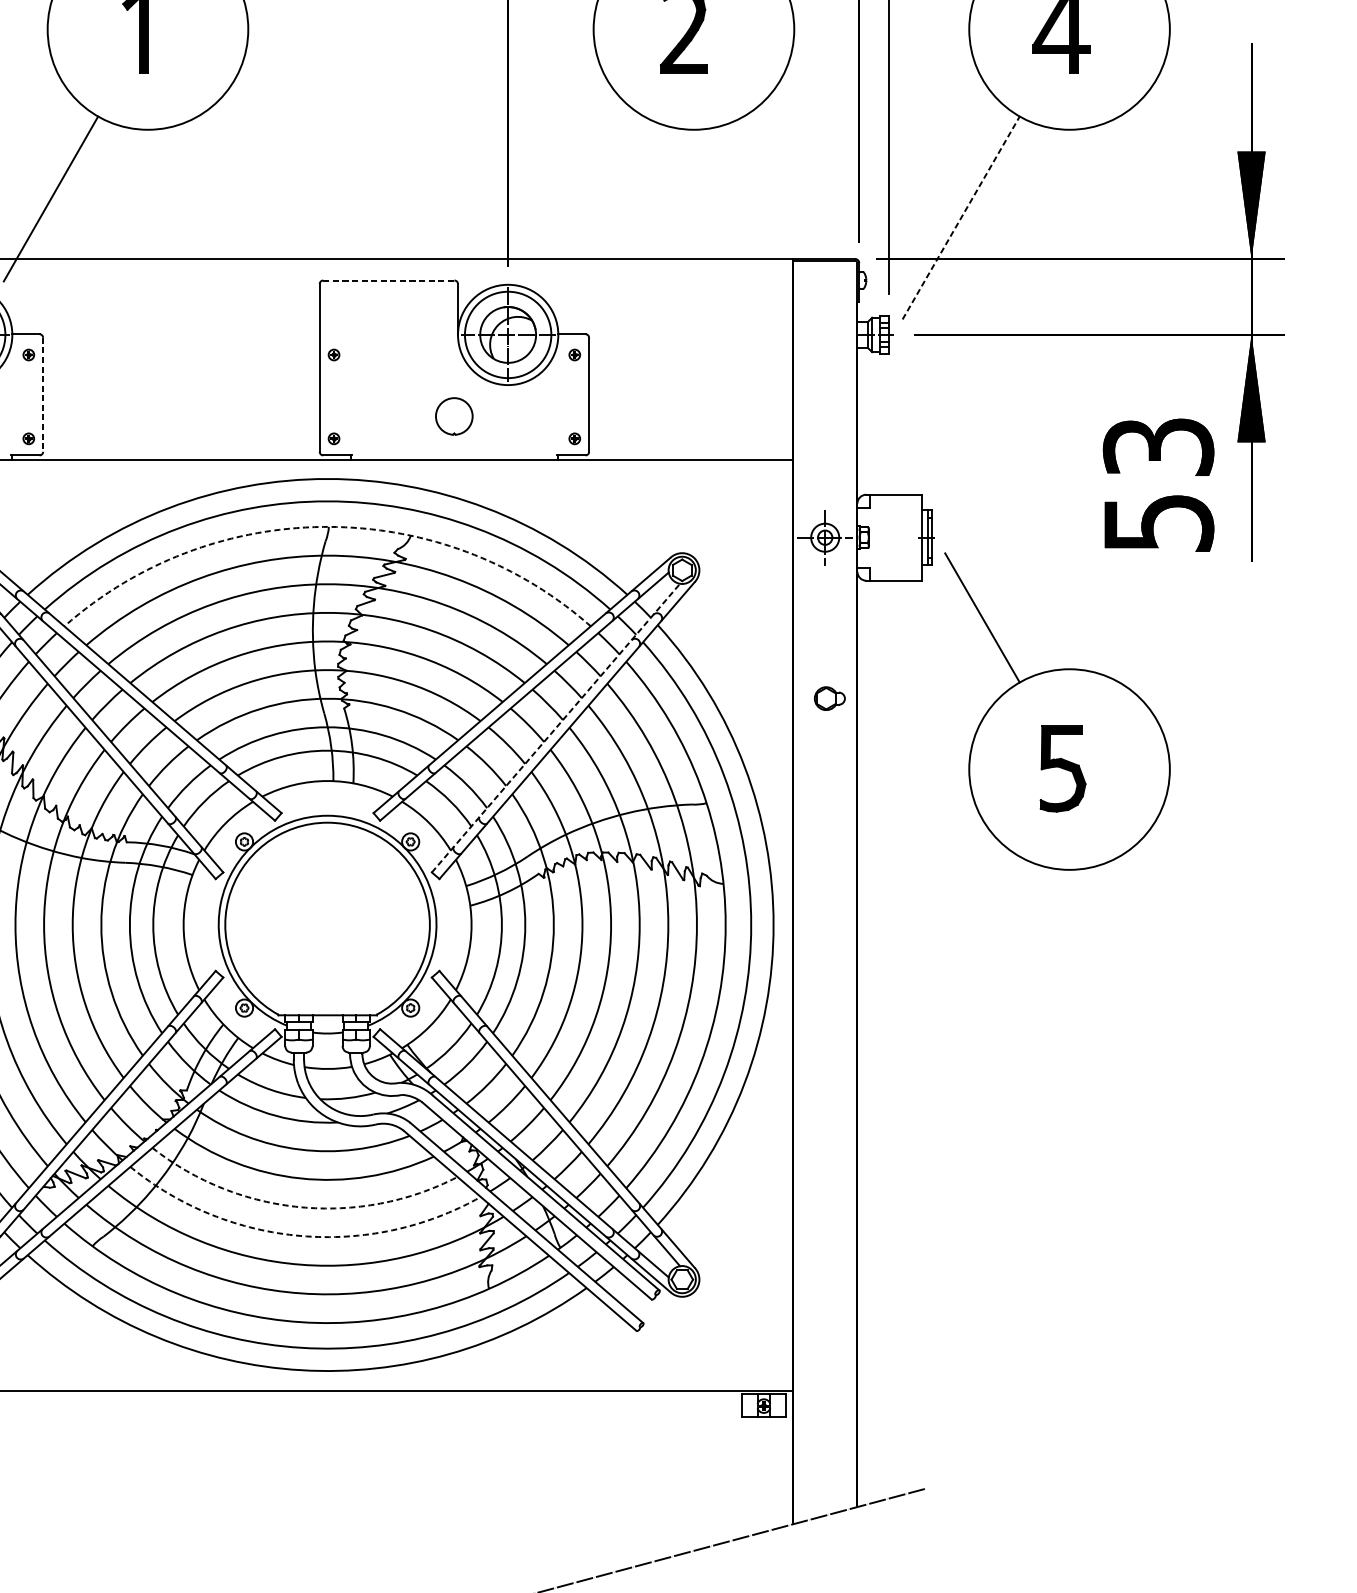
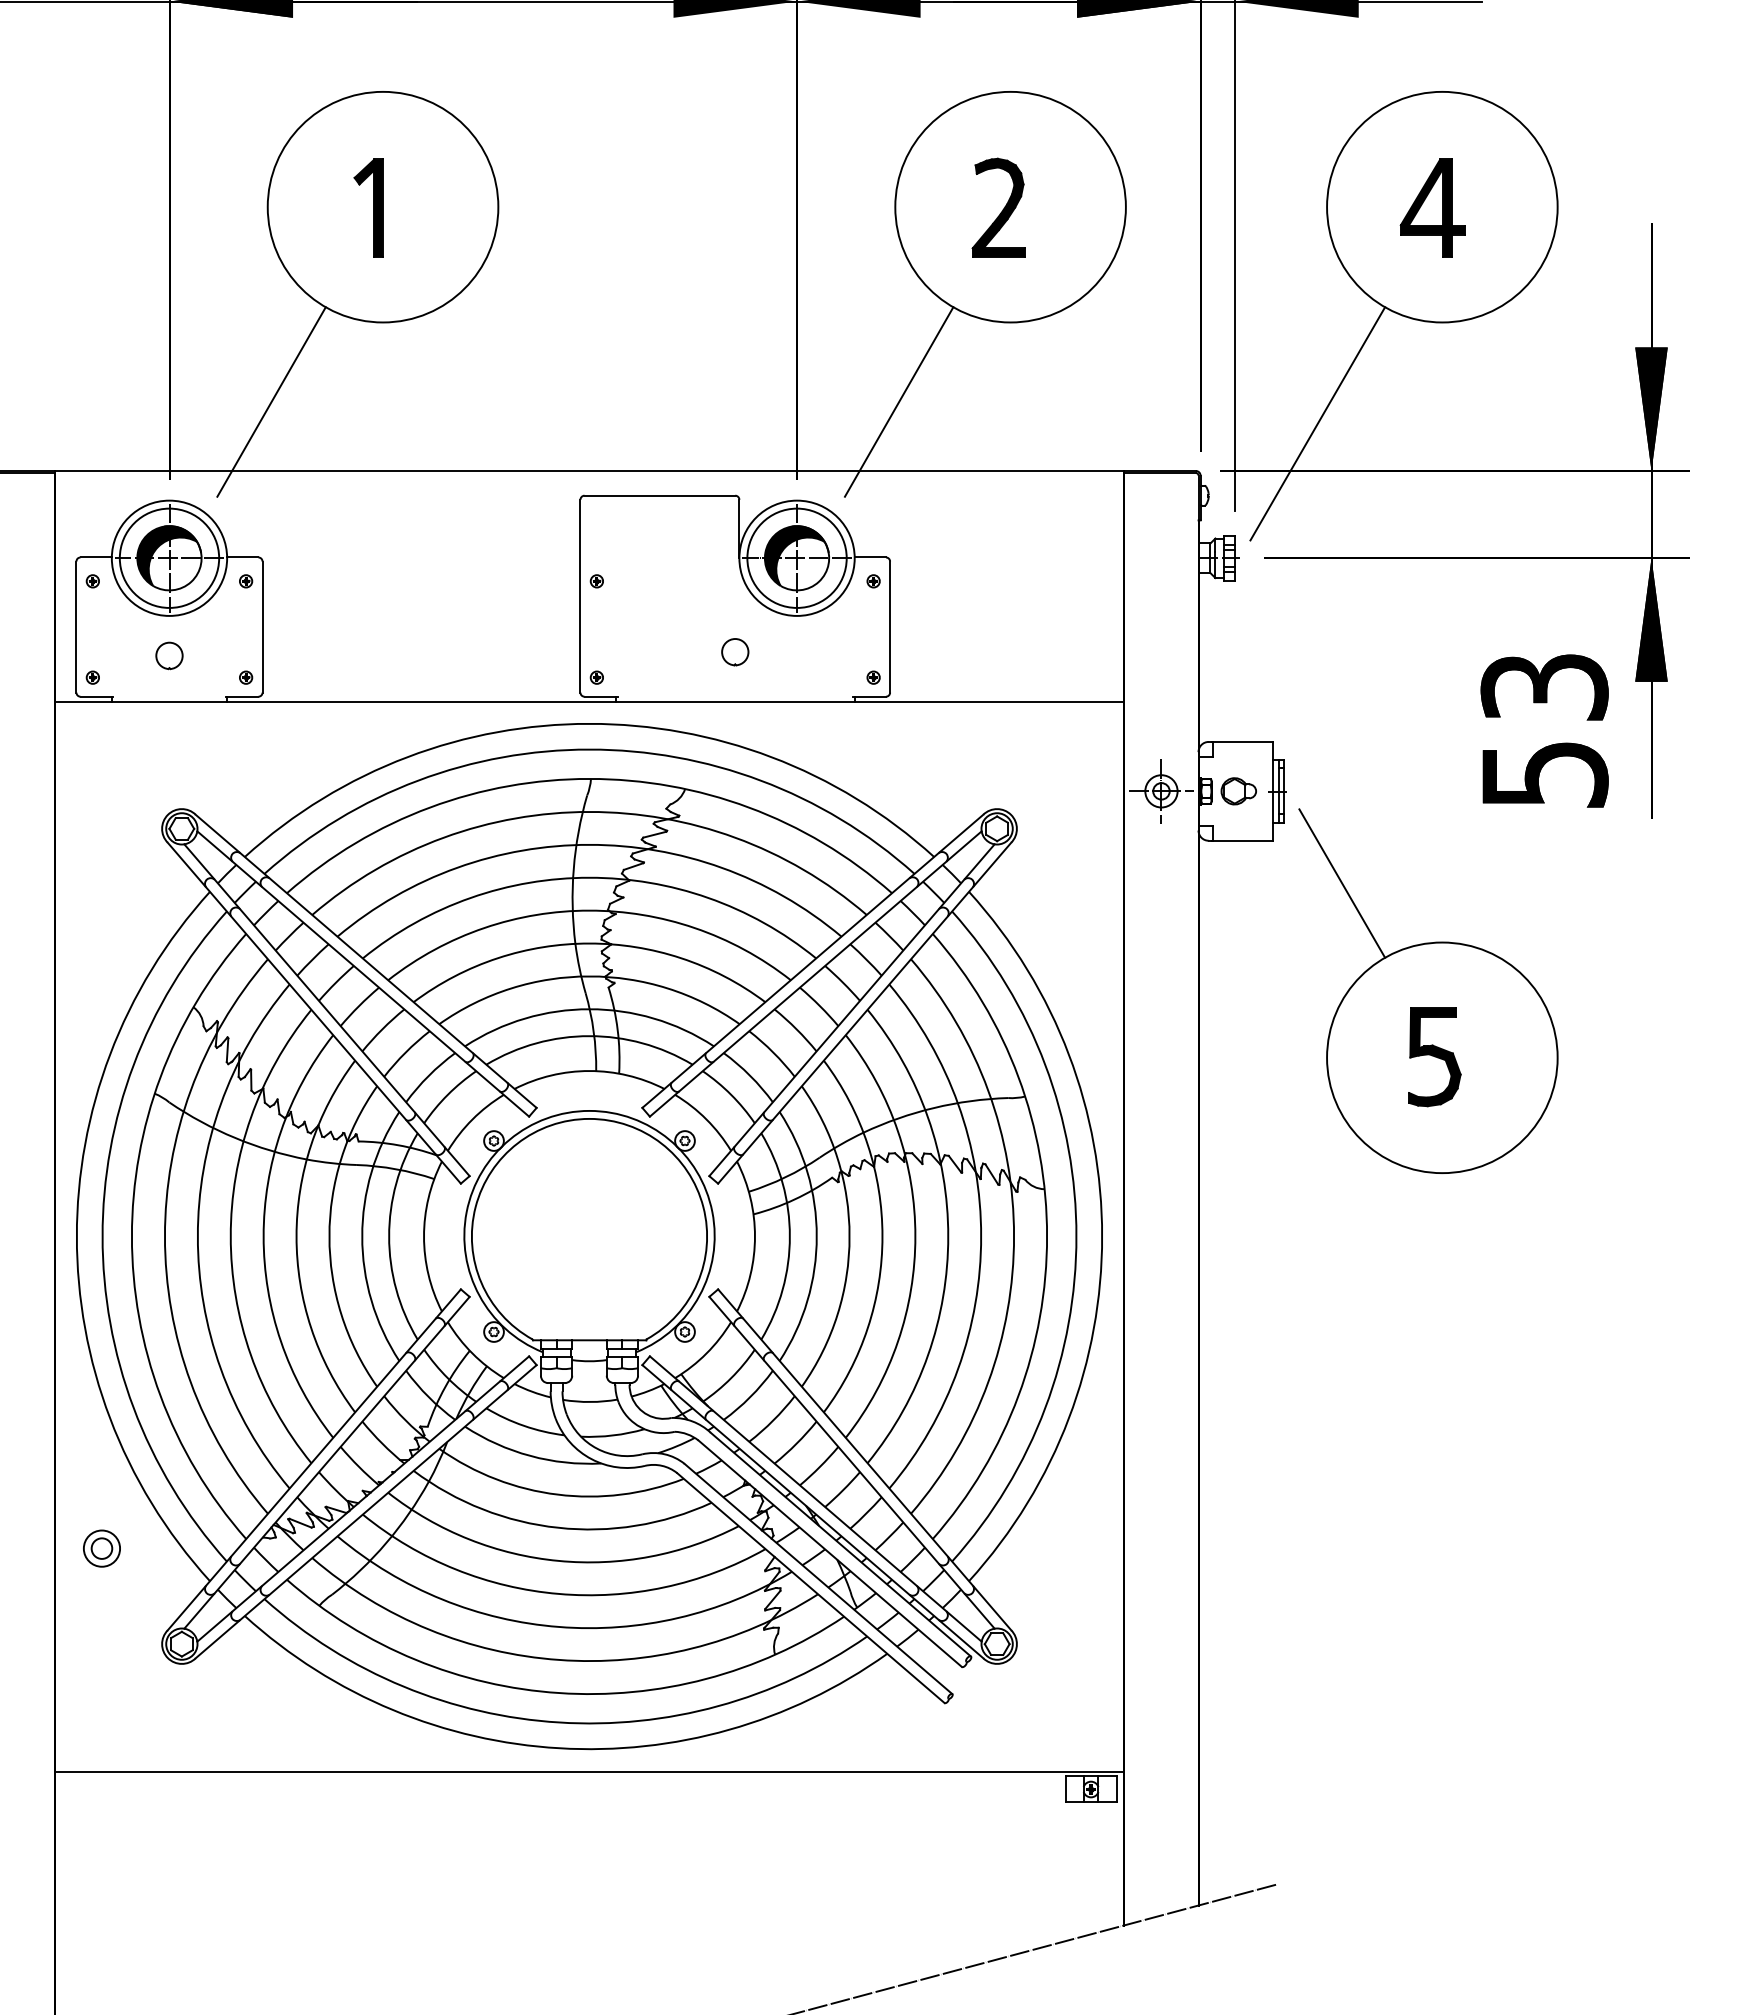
line: (596, 198) -> (898, 401), added
line: (960, 217) -> (1317, 423), dashed -> solid
line: (389, 280) -> (660, 495), dashed -> solid
hatch: (505, 332) -> (794, 555), added
line: (43, 395) -> (262, 627), dashed -> solid
part: (454, 416) -> (735, 652), size x0.62
arc: (327, 526) -> (589, 778), dashed -> solid
part: (829, 698) -> (1238, 791), moved
line: (556, 728) -> (852, 1010), dashed -> solid
arc: (300, 1206) -> (558, 1560), dashed -> solid
arc: (300, 1235) -> (558, 1593), dashed -> solid

